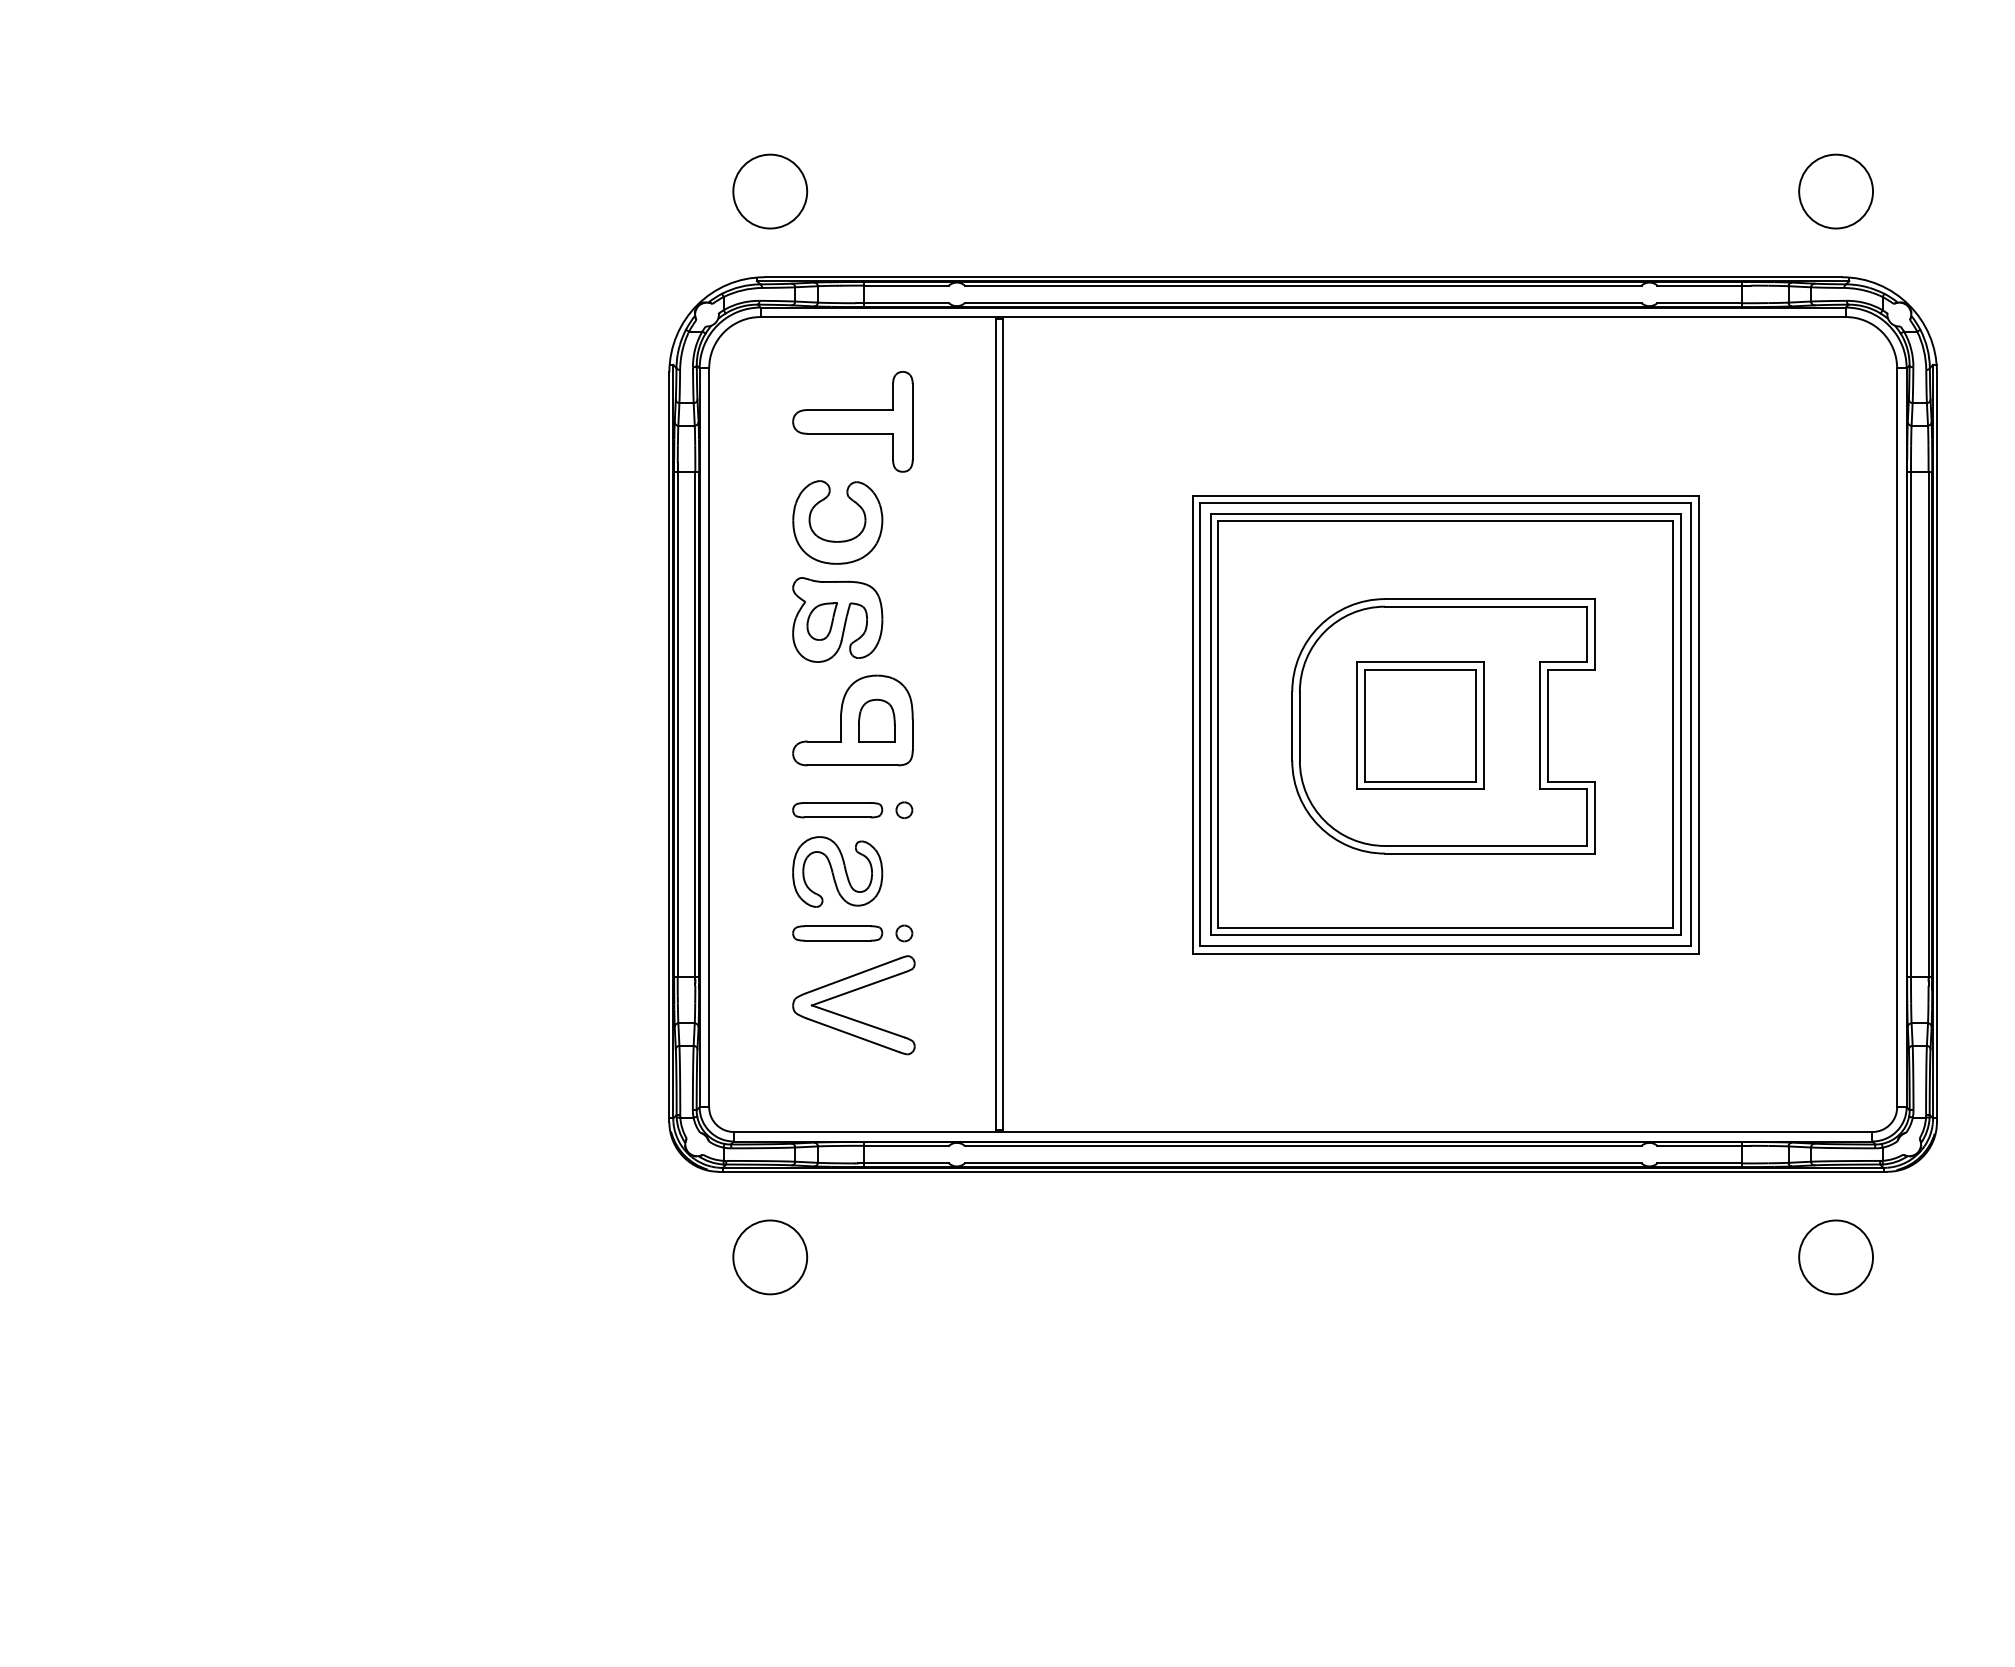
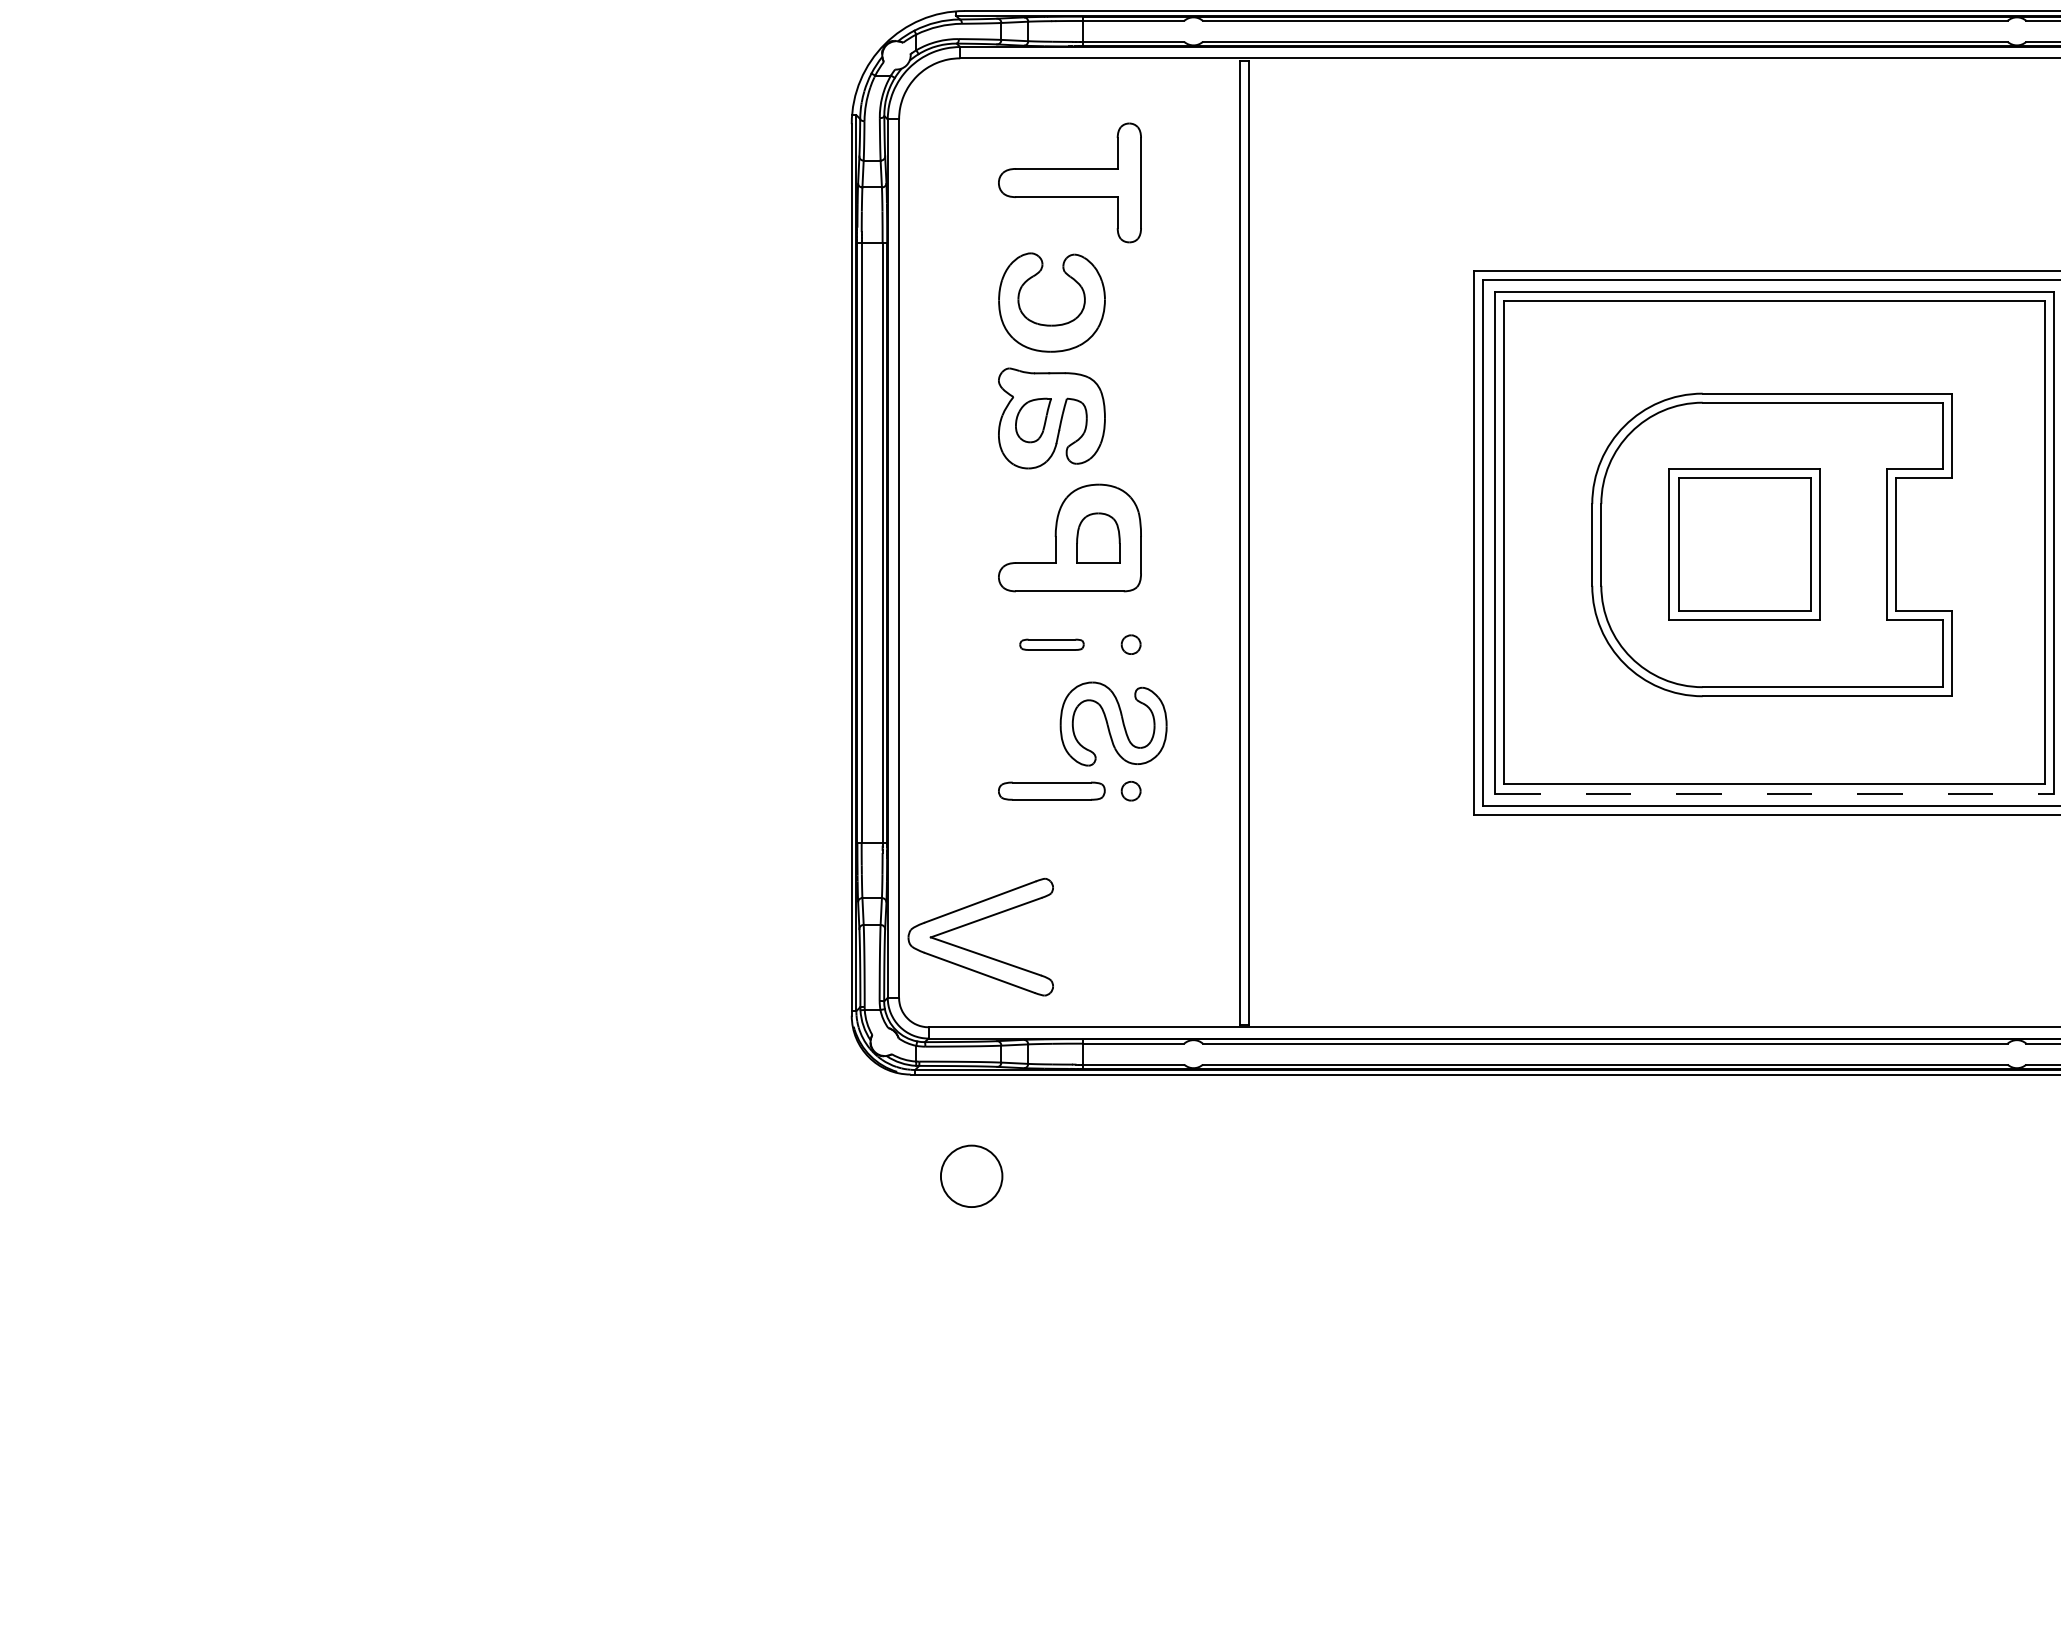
part: (837, 810) -> (1051, 645), size x0.6
part: (837, 871) -> (1113, 723), moved
line: (1446, 935) -> (1775, 793), solid -> dashed
part: (850, 1017) -> (976, 951), moved
circle: (770, 1257) -> (971, 1176), size x0.7

